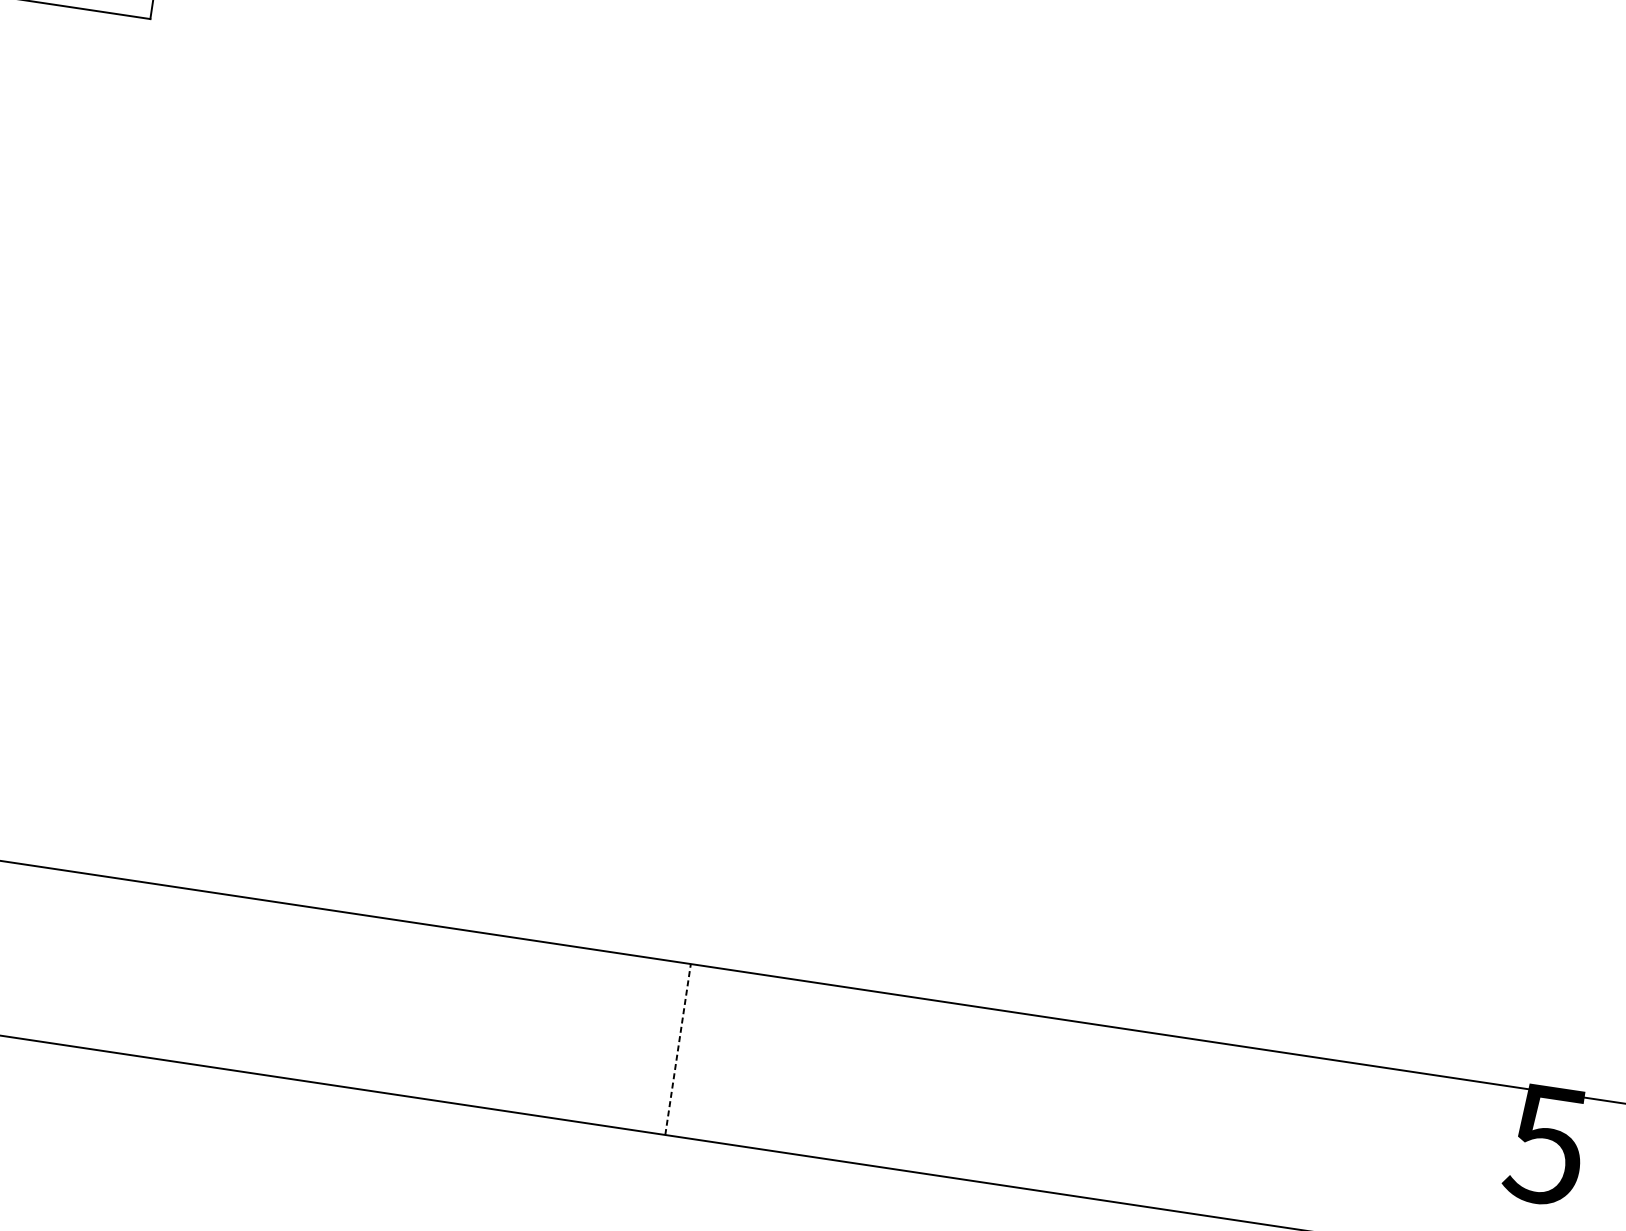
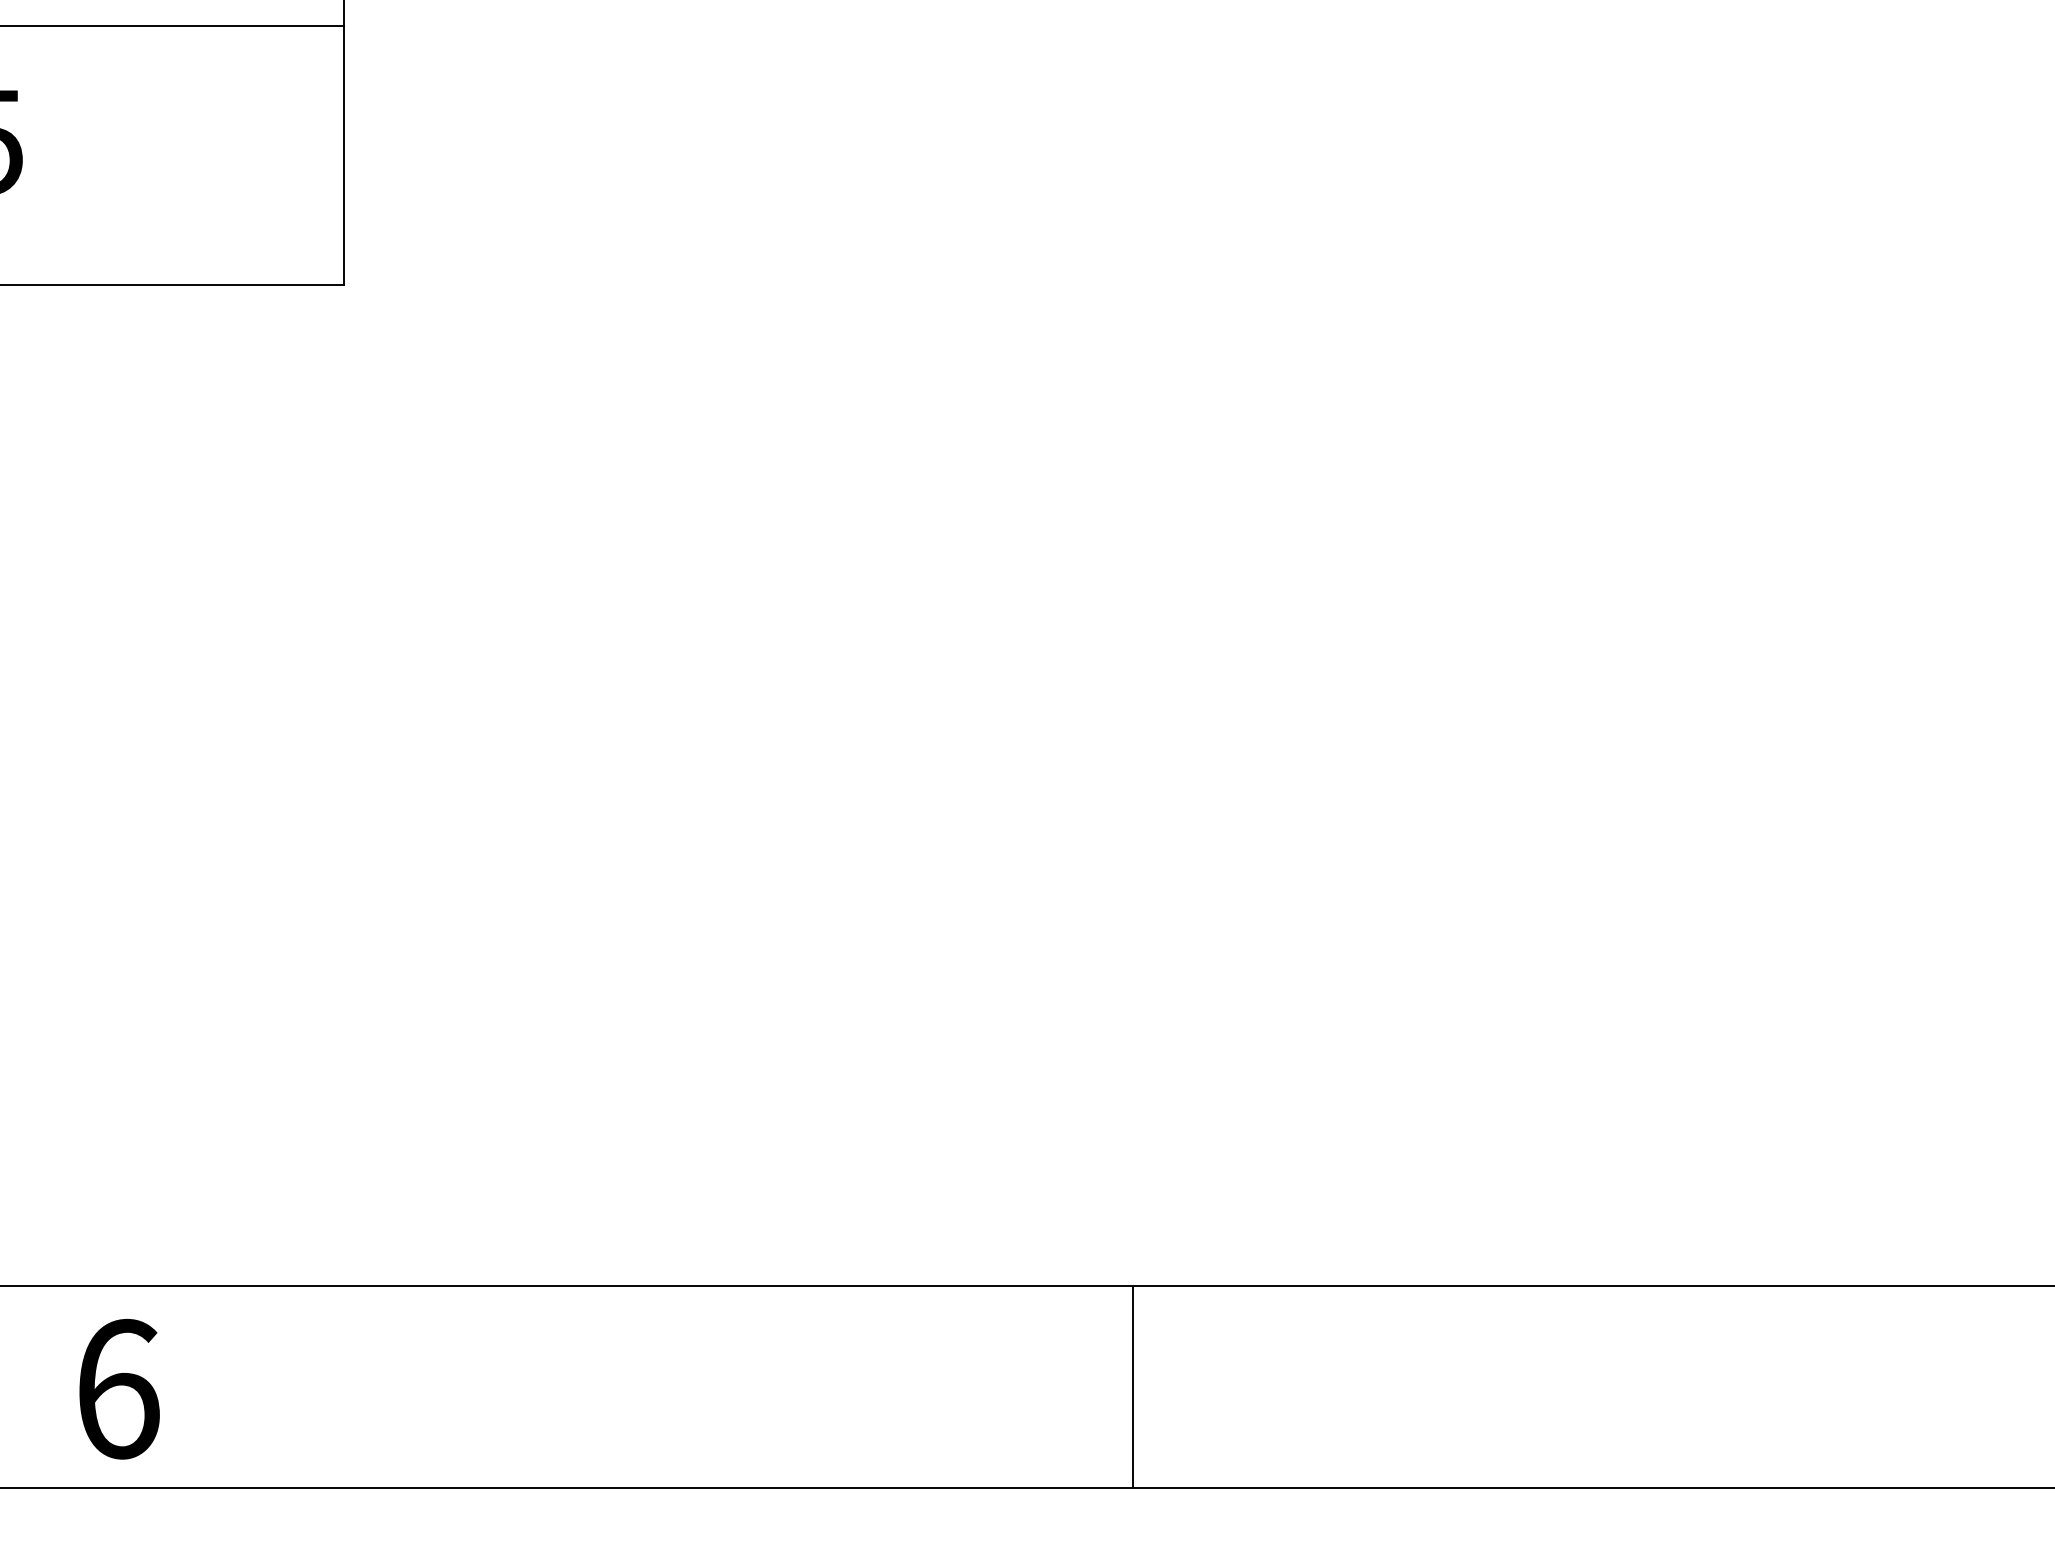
line: (678, 1049) -> (1133, 1386), dashed -> solid

